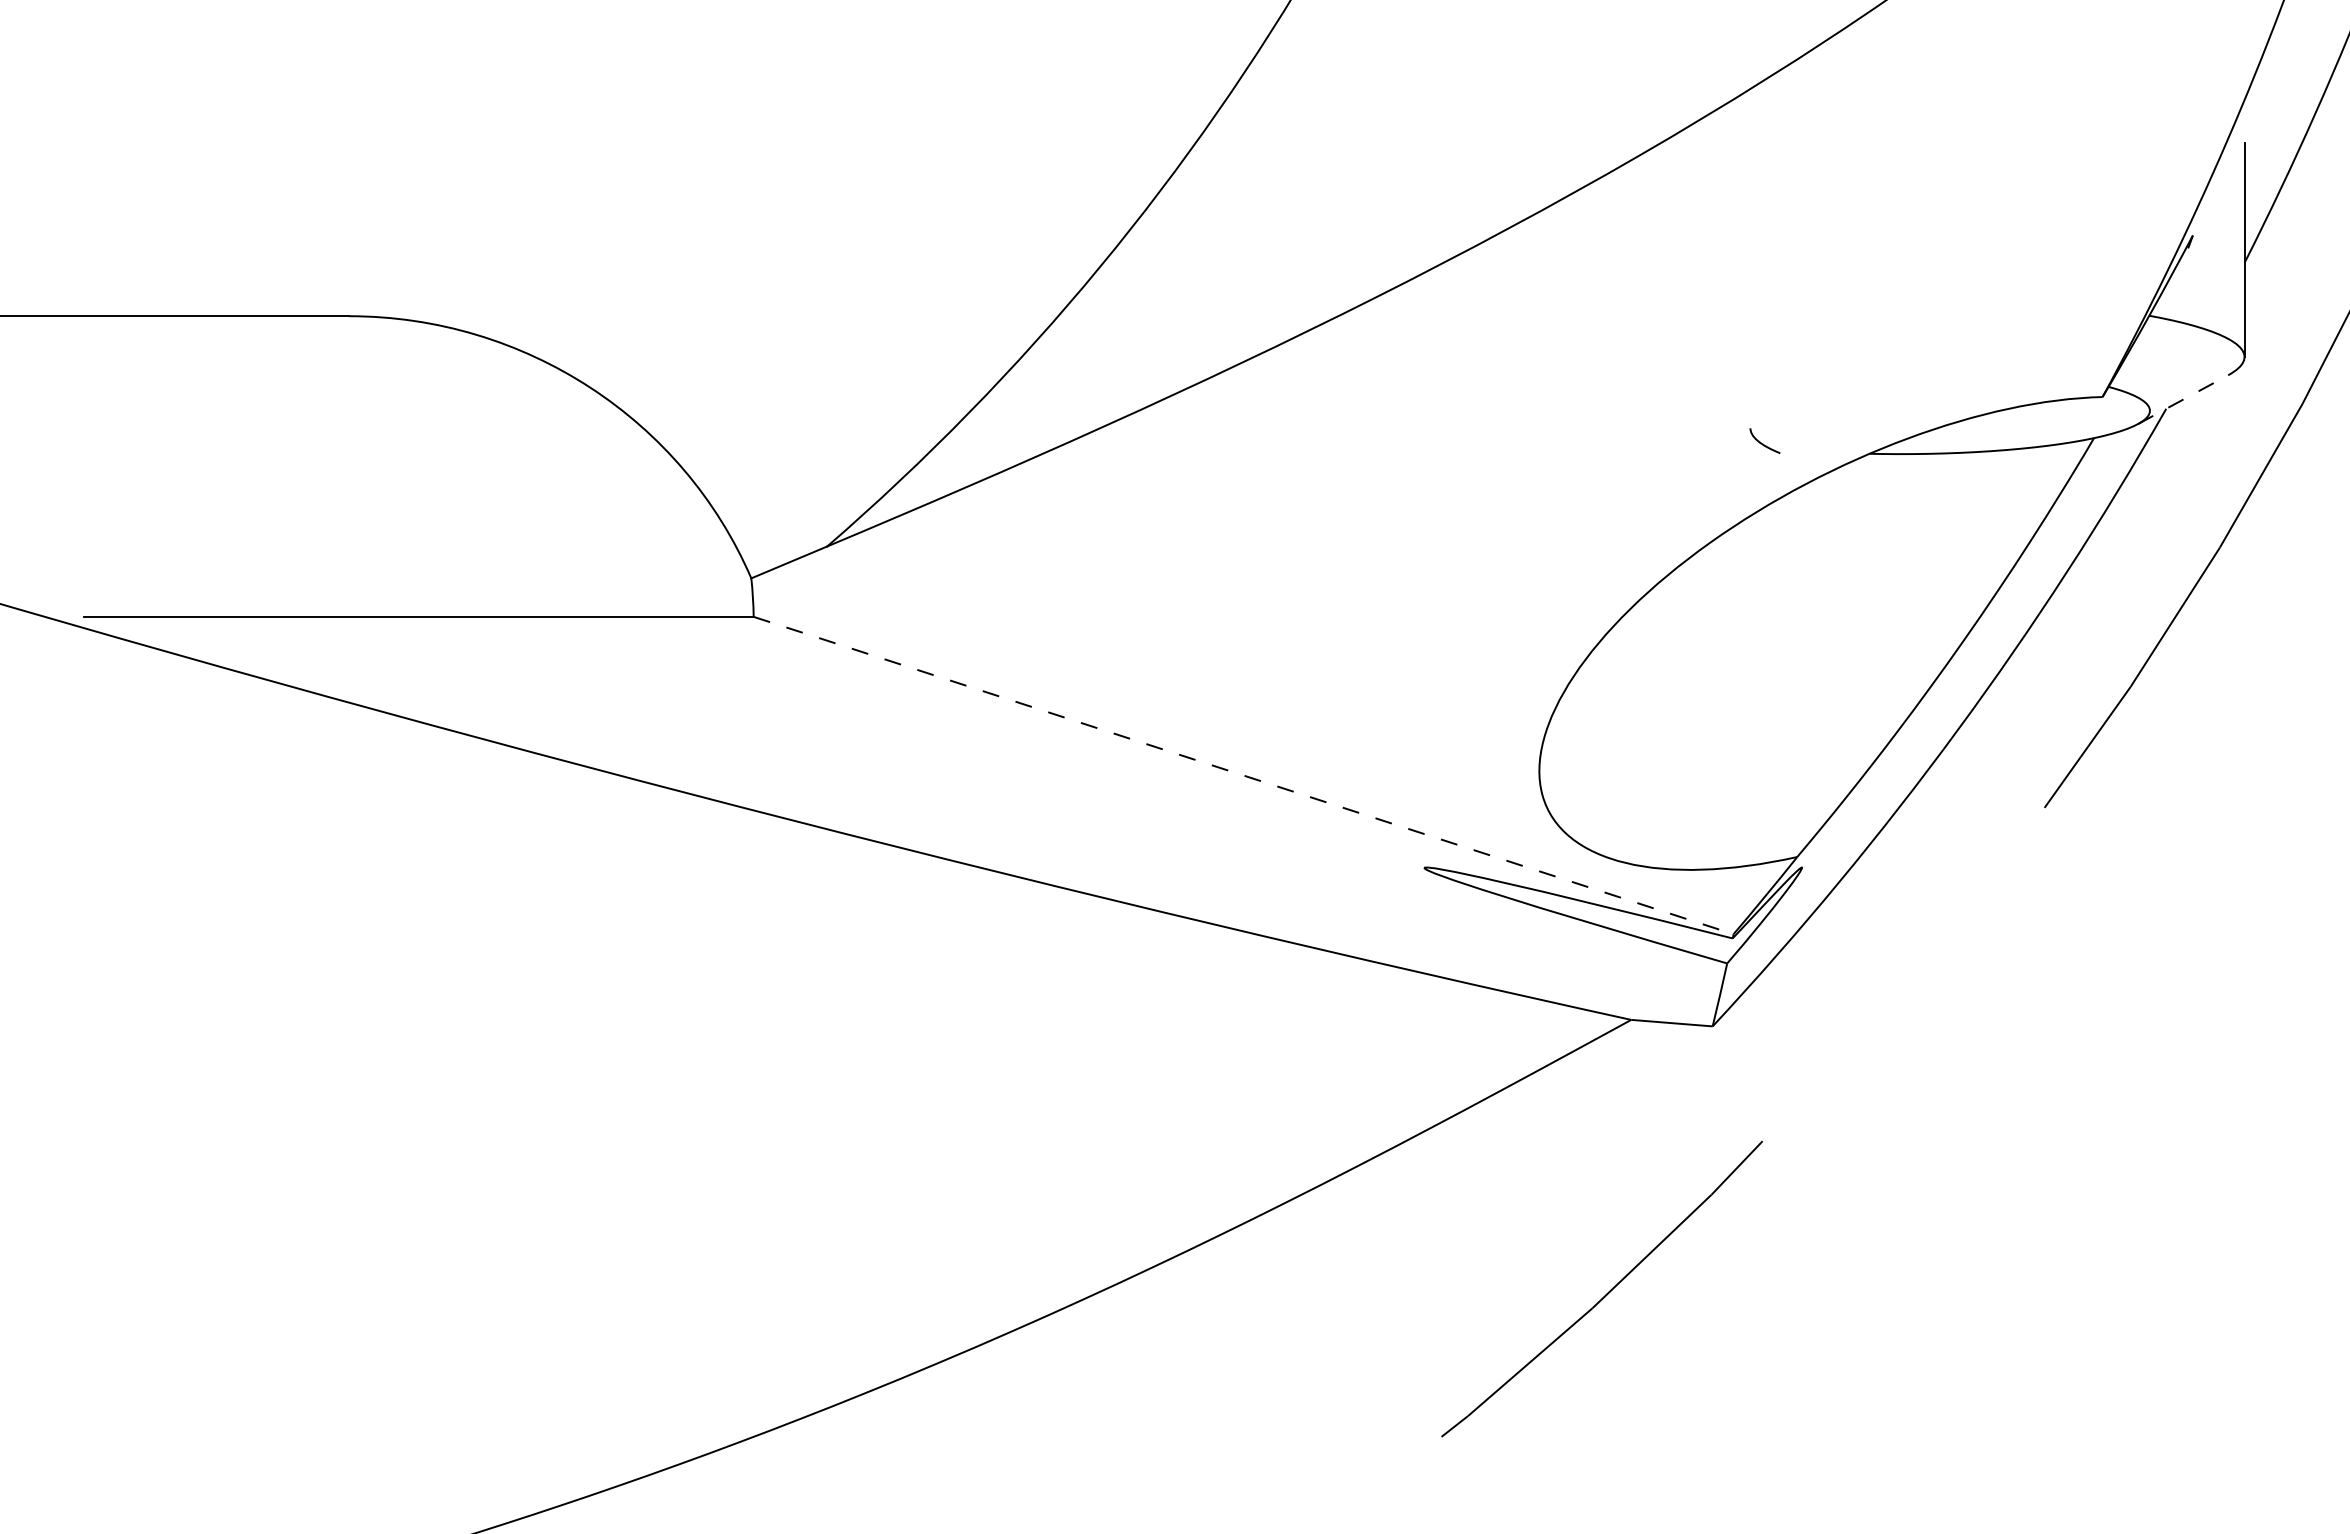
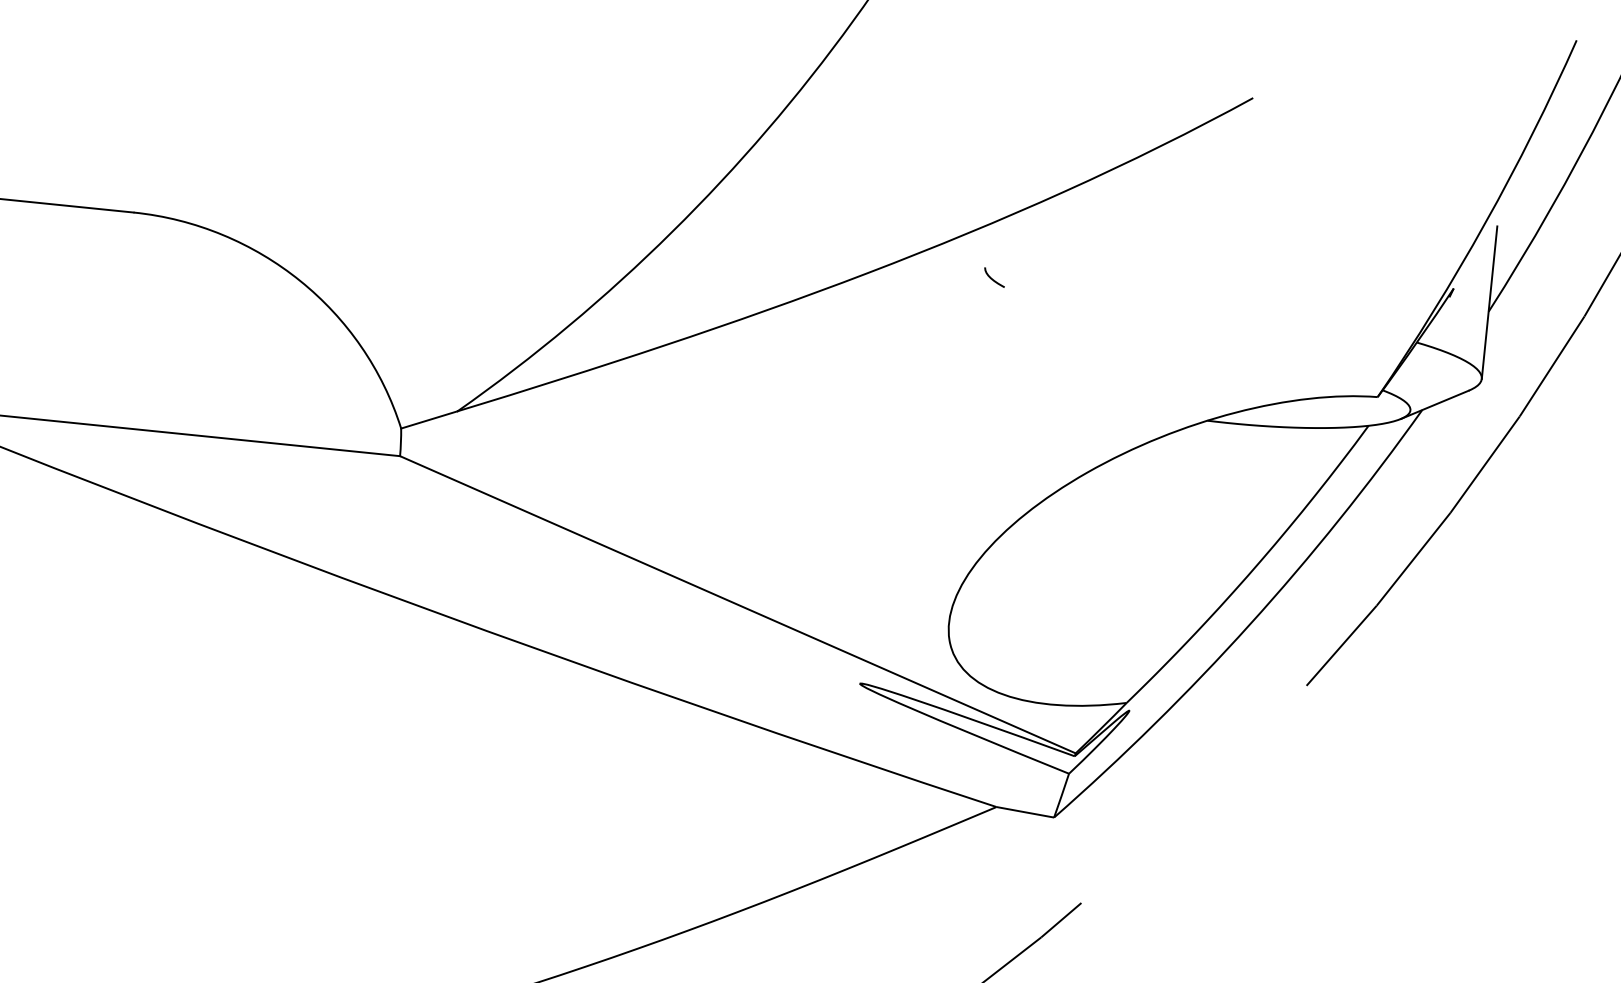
line: (2183, 399) -> (1435, 404), dashed -> solid
curve: (1763, 443) -> (993, 279), moved
line: (1244, 775) -> (738, 604), dashed -> solid

